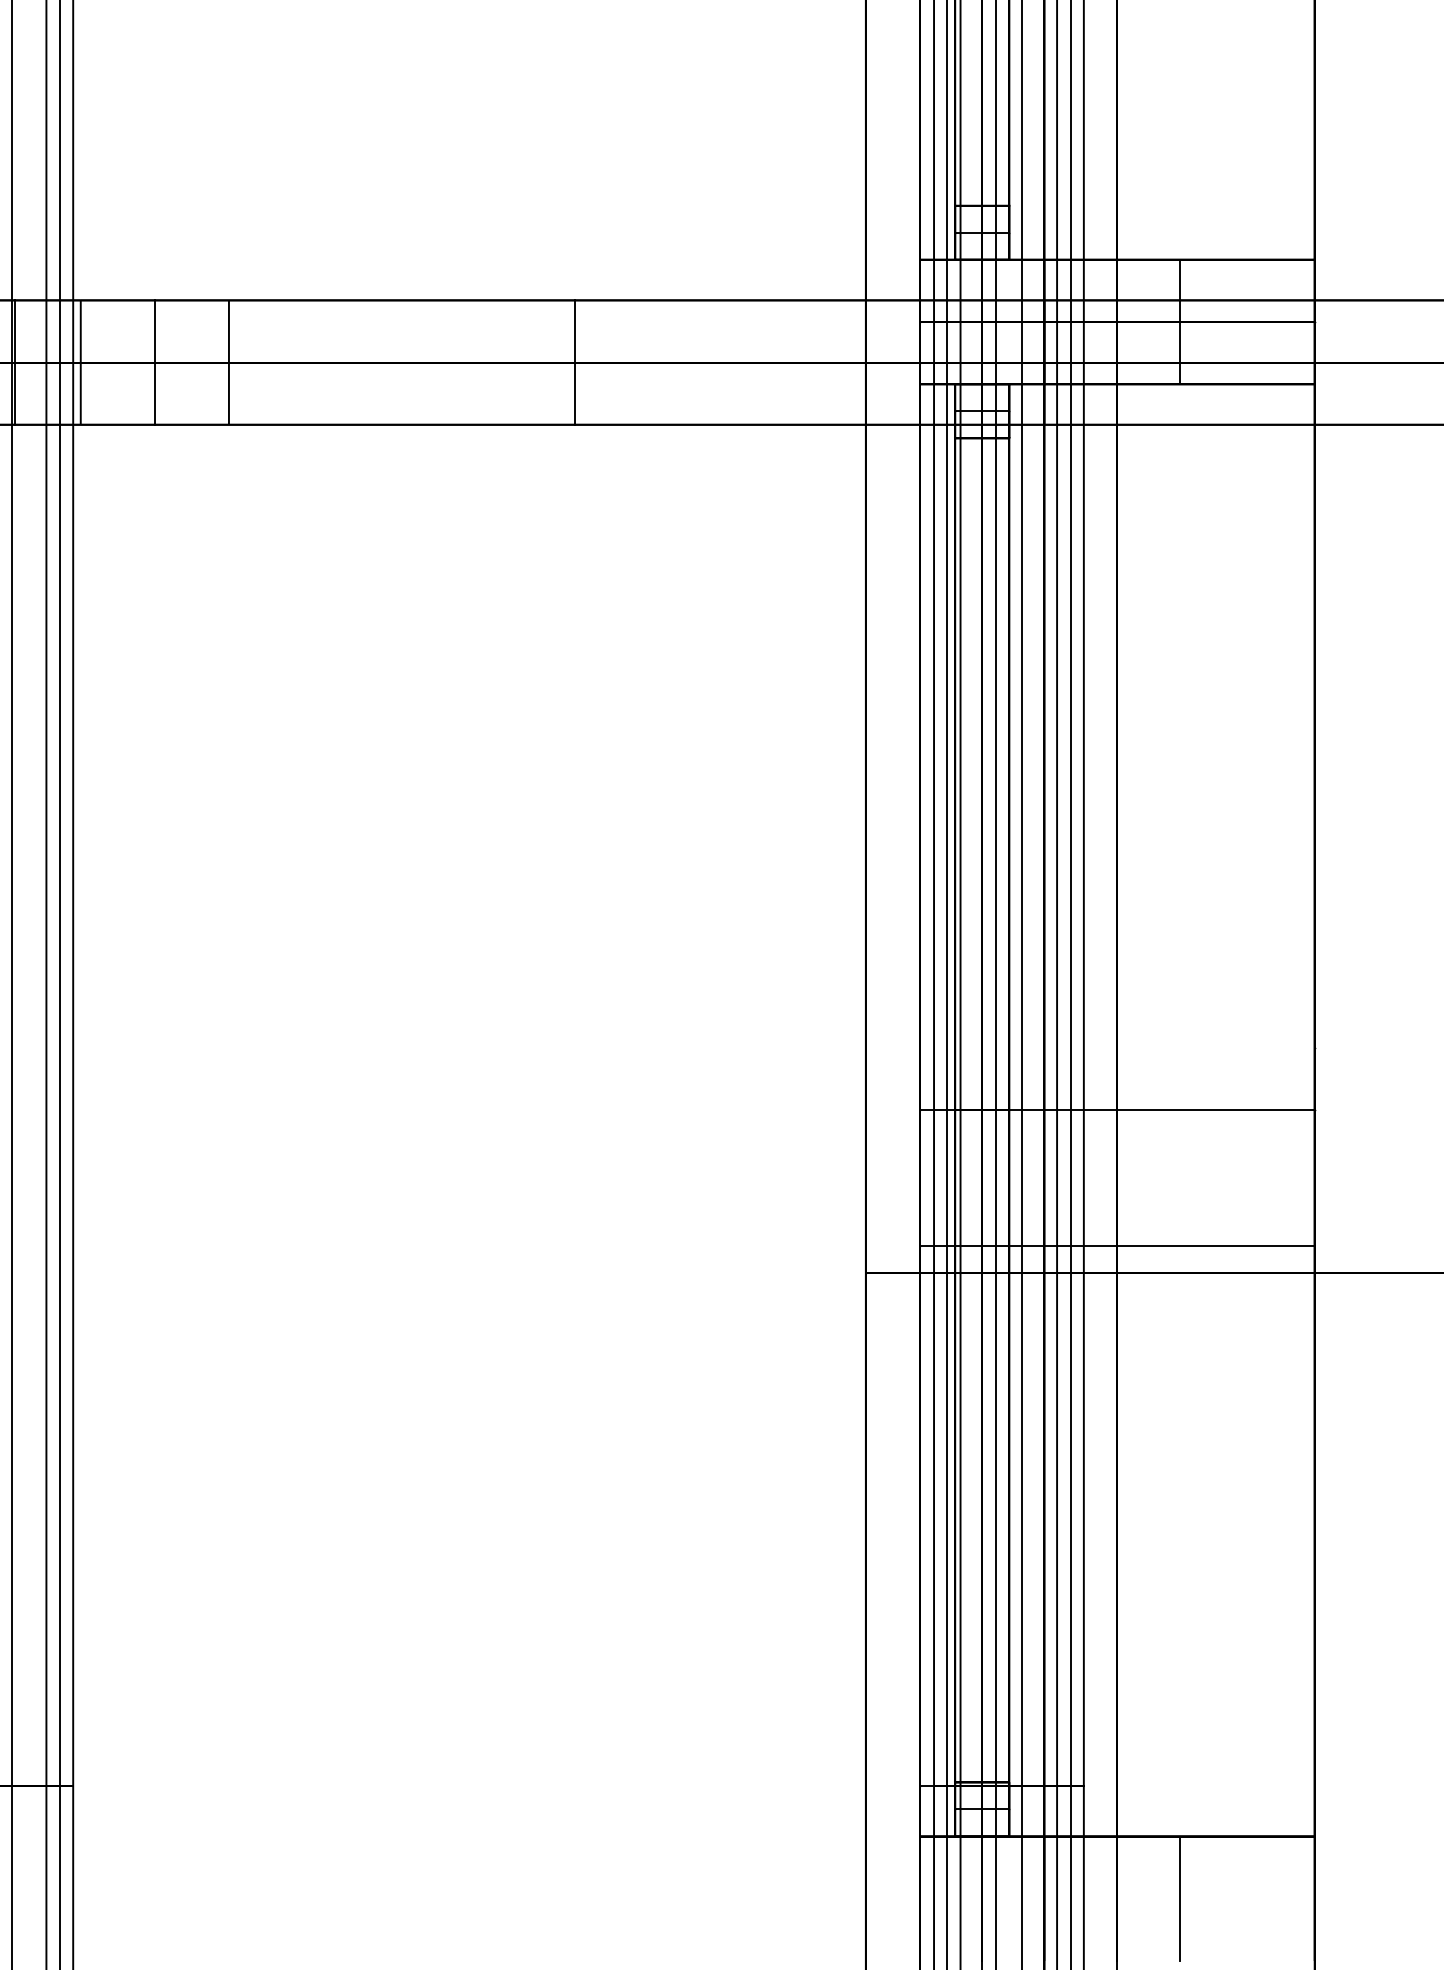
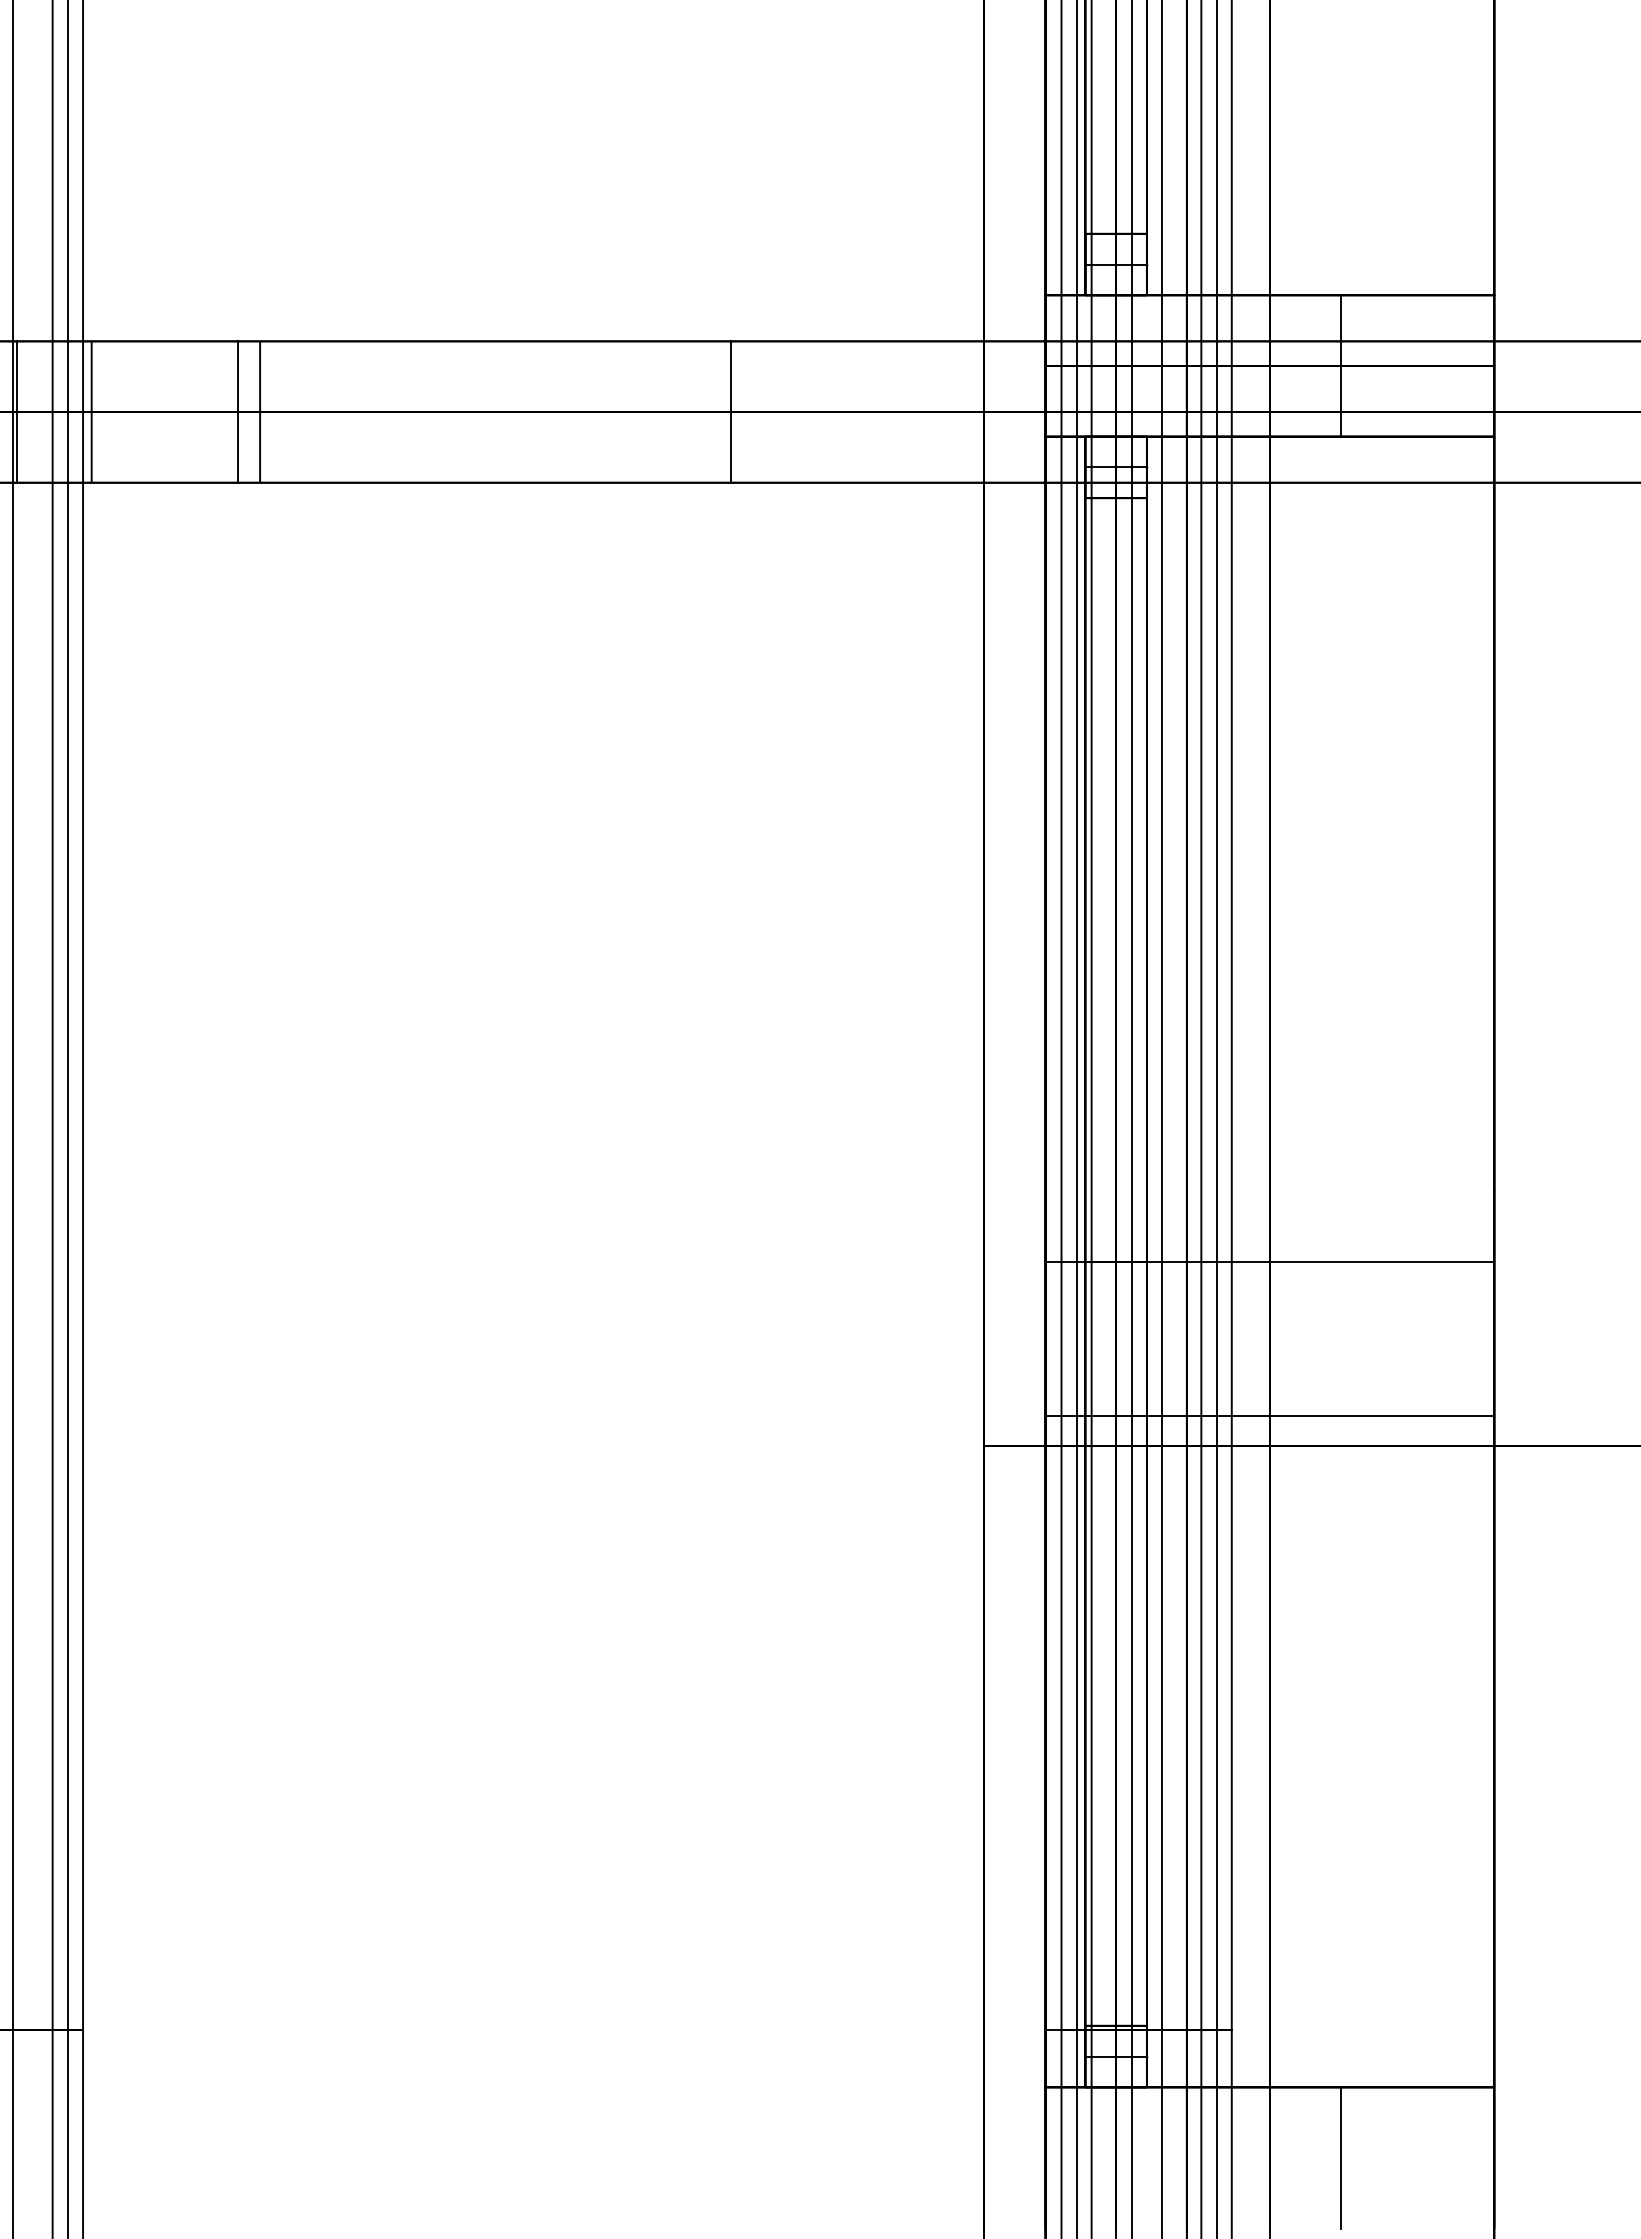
line: (154, 362) -> (237, 411), moved
line: (574, 362) -> (731, 411), moved

